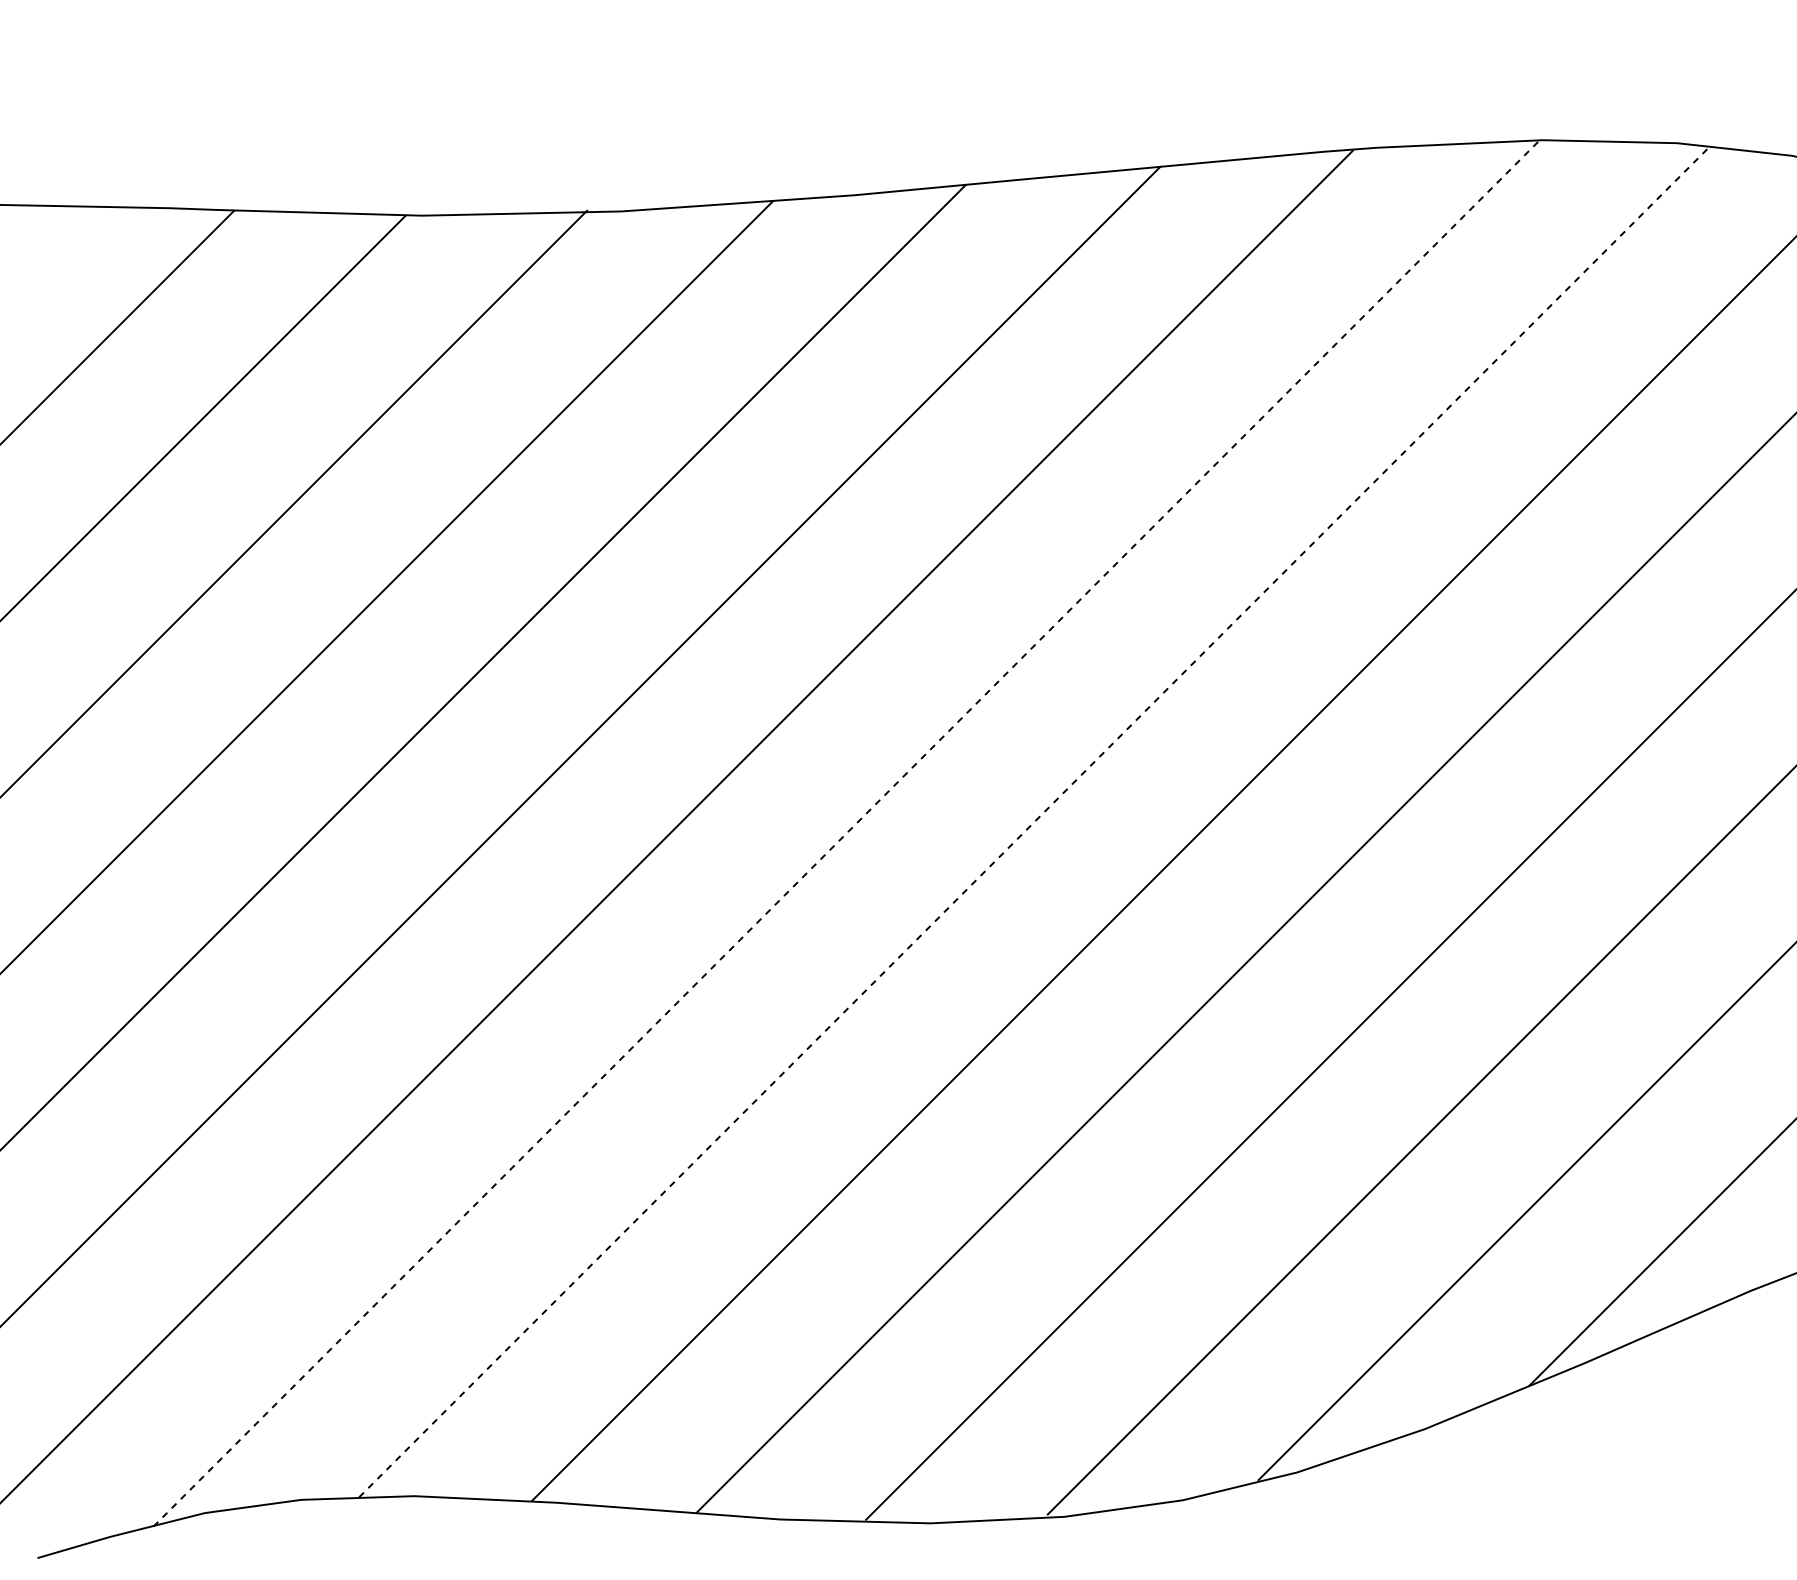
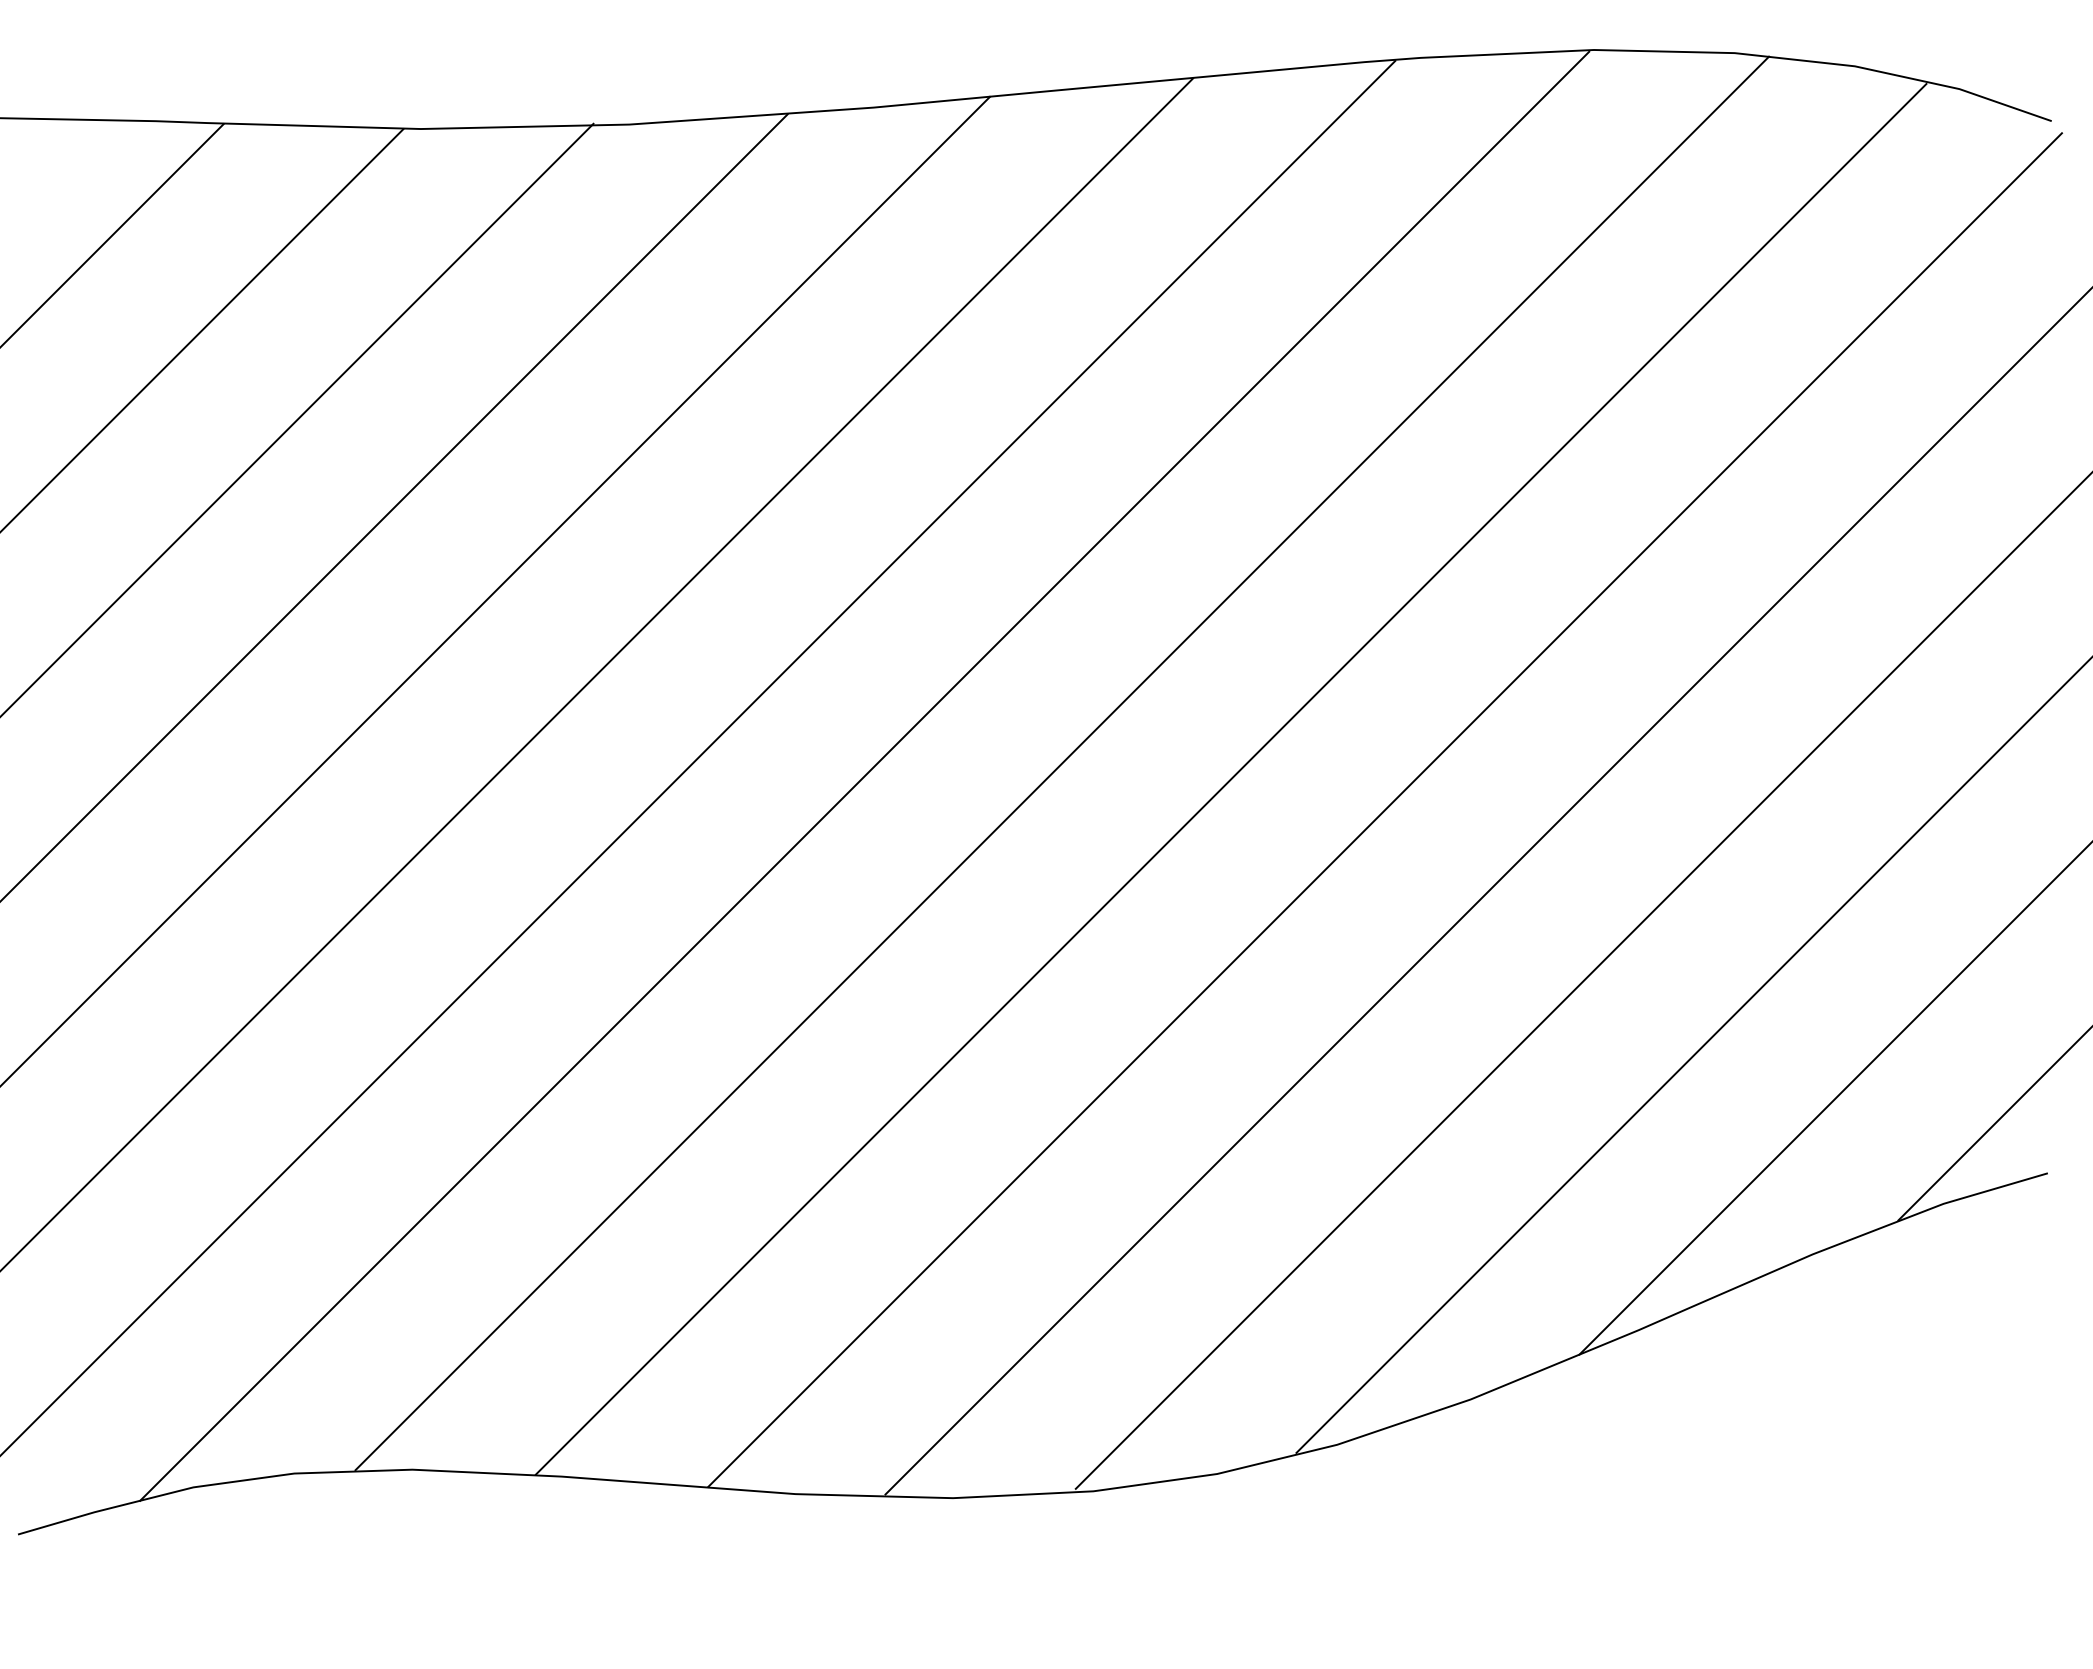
line: (1035, 821) -> (1062, 763), dashed -> solid
line: (845, 834) -> (864, 776), dashed -> solid

